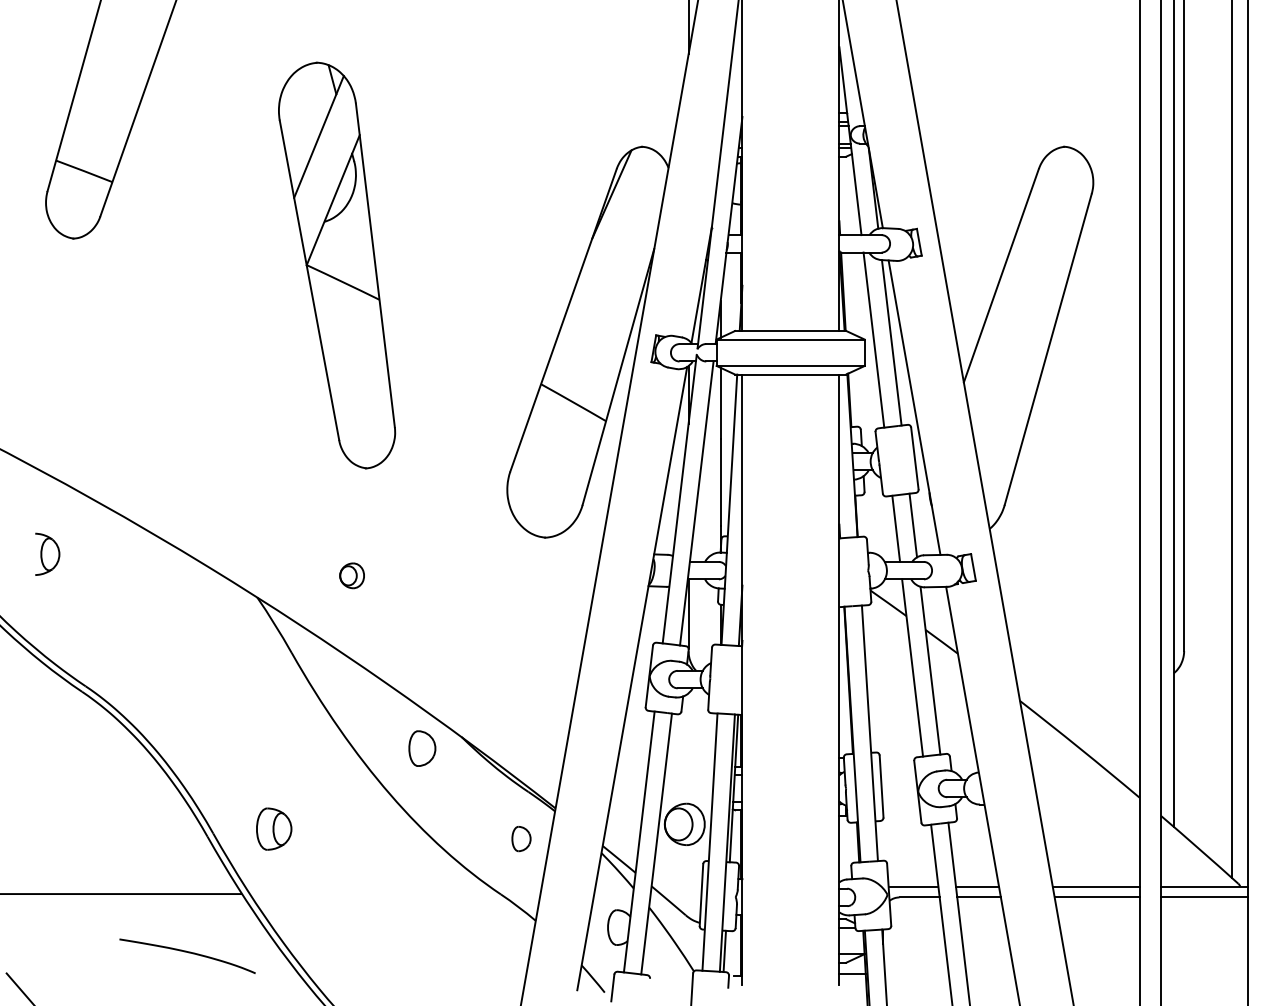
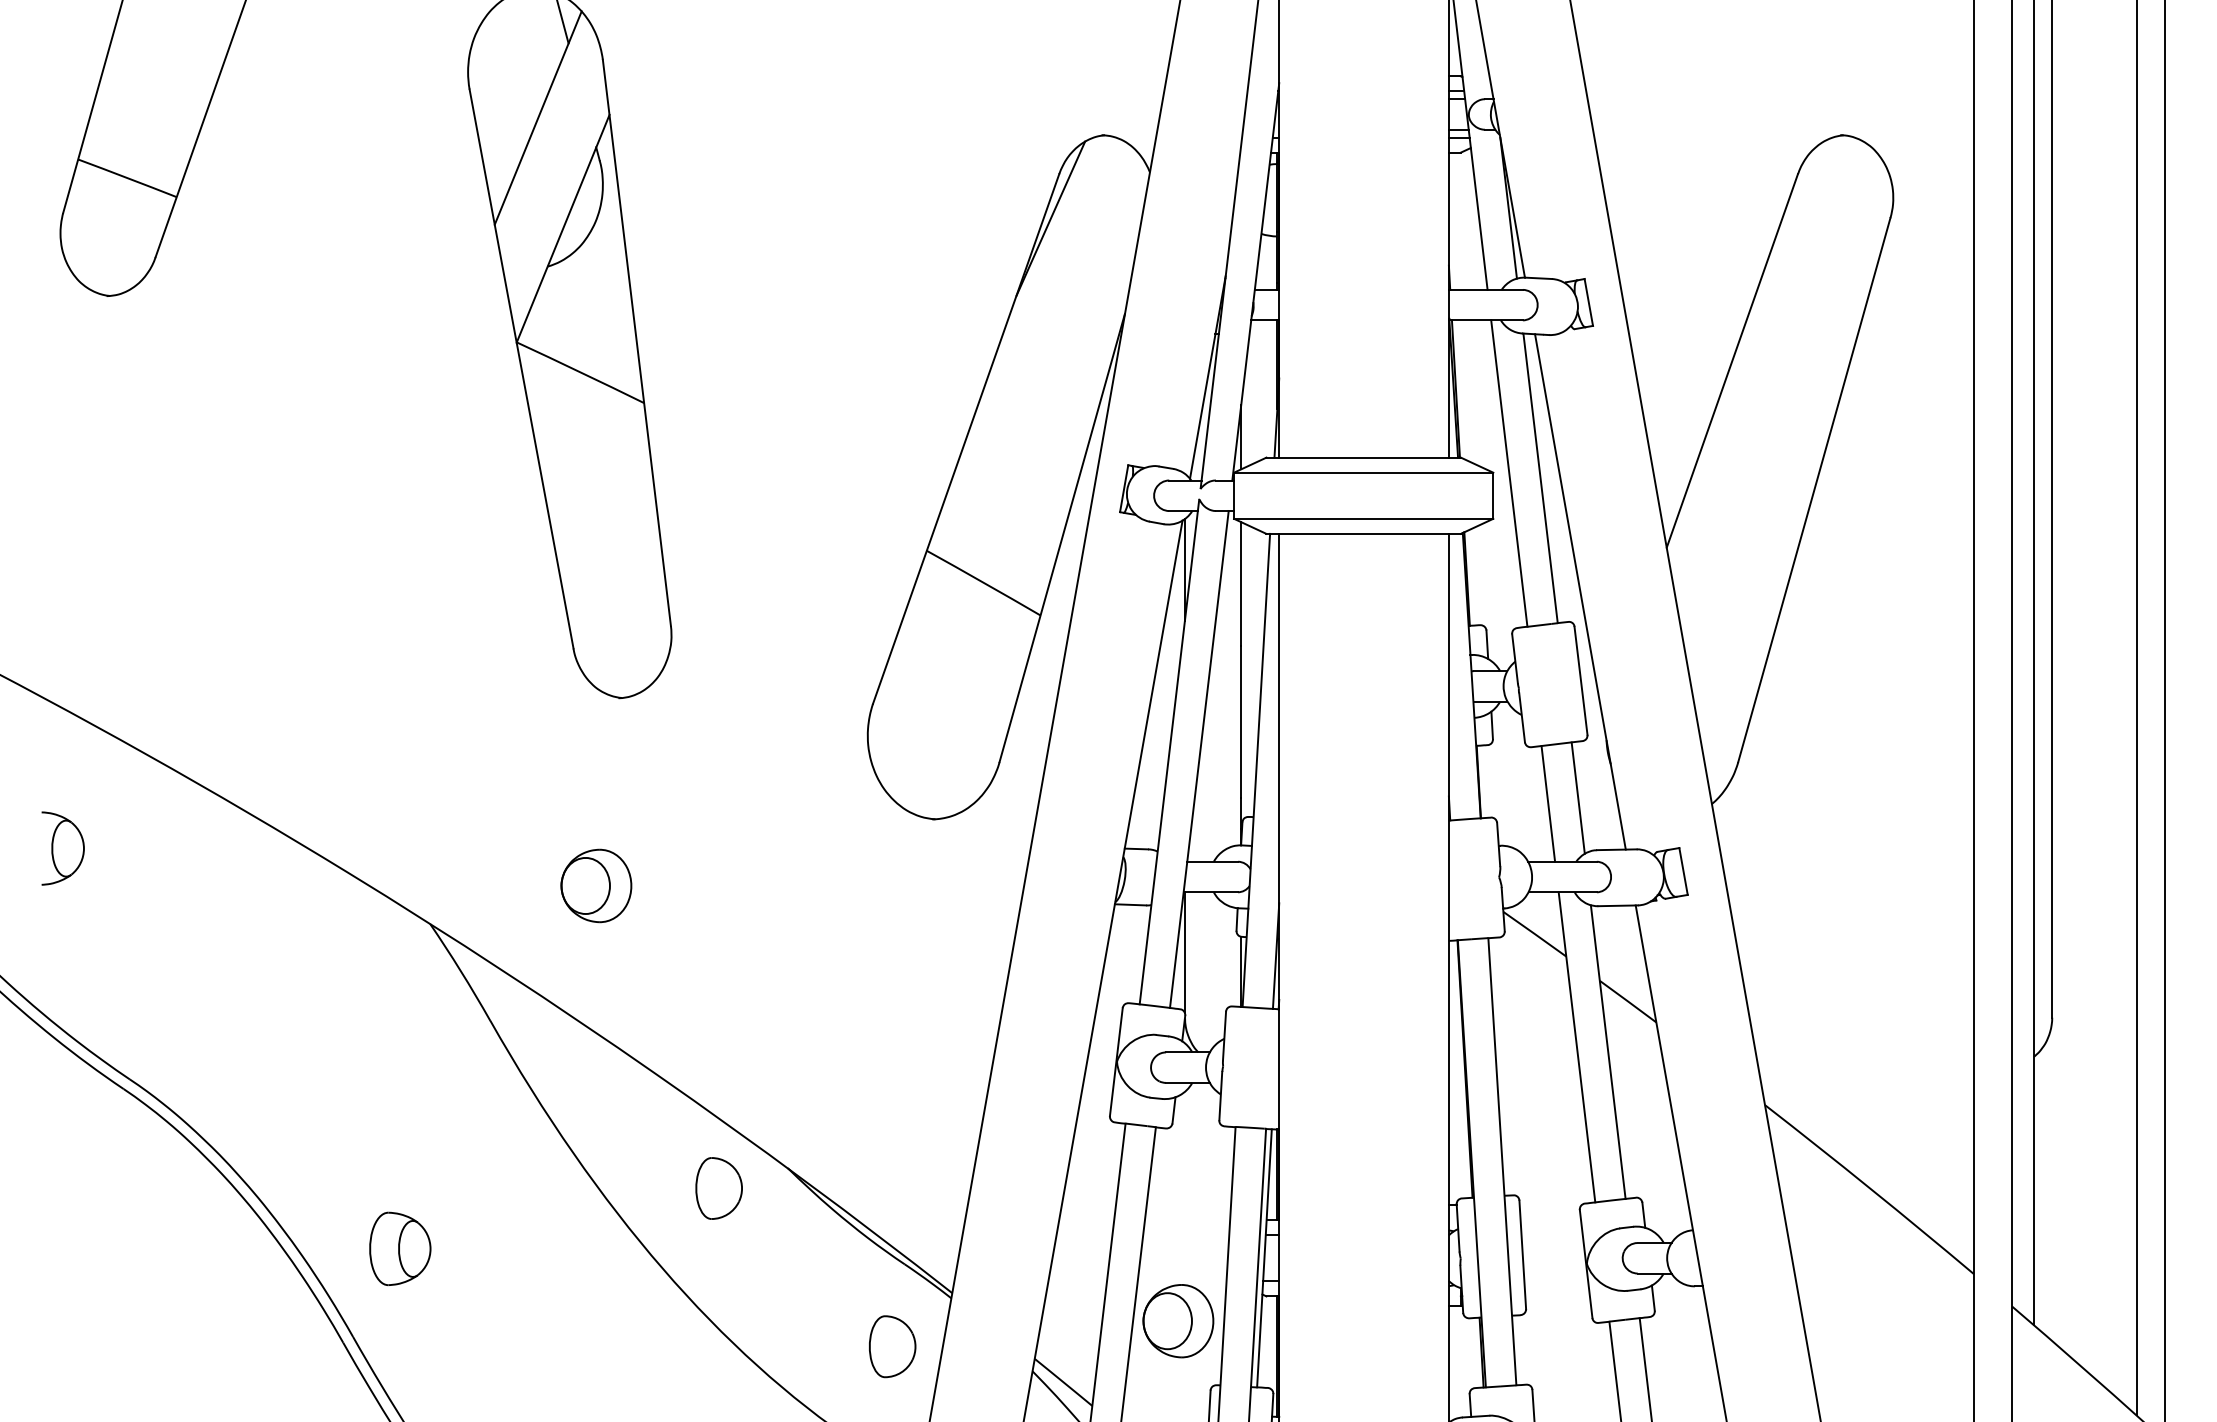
part: (351, 575) -> (595, 885), size x1.67
part: (274, 828) -> (400, 1247), moved
part: (521, 838) -> (892, 1345), size x1.43

